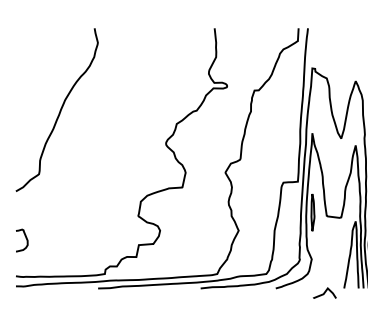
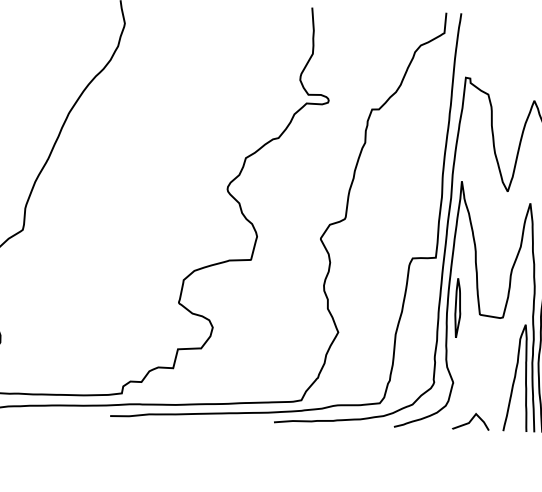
curve: (324, 292) -> (470, 420), moved

